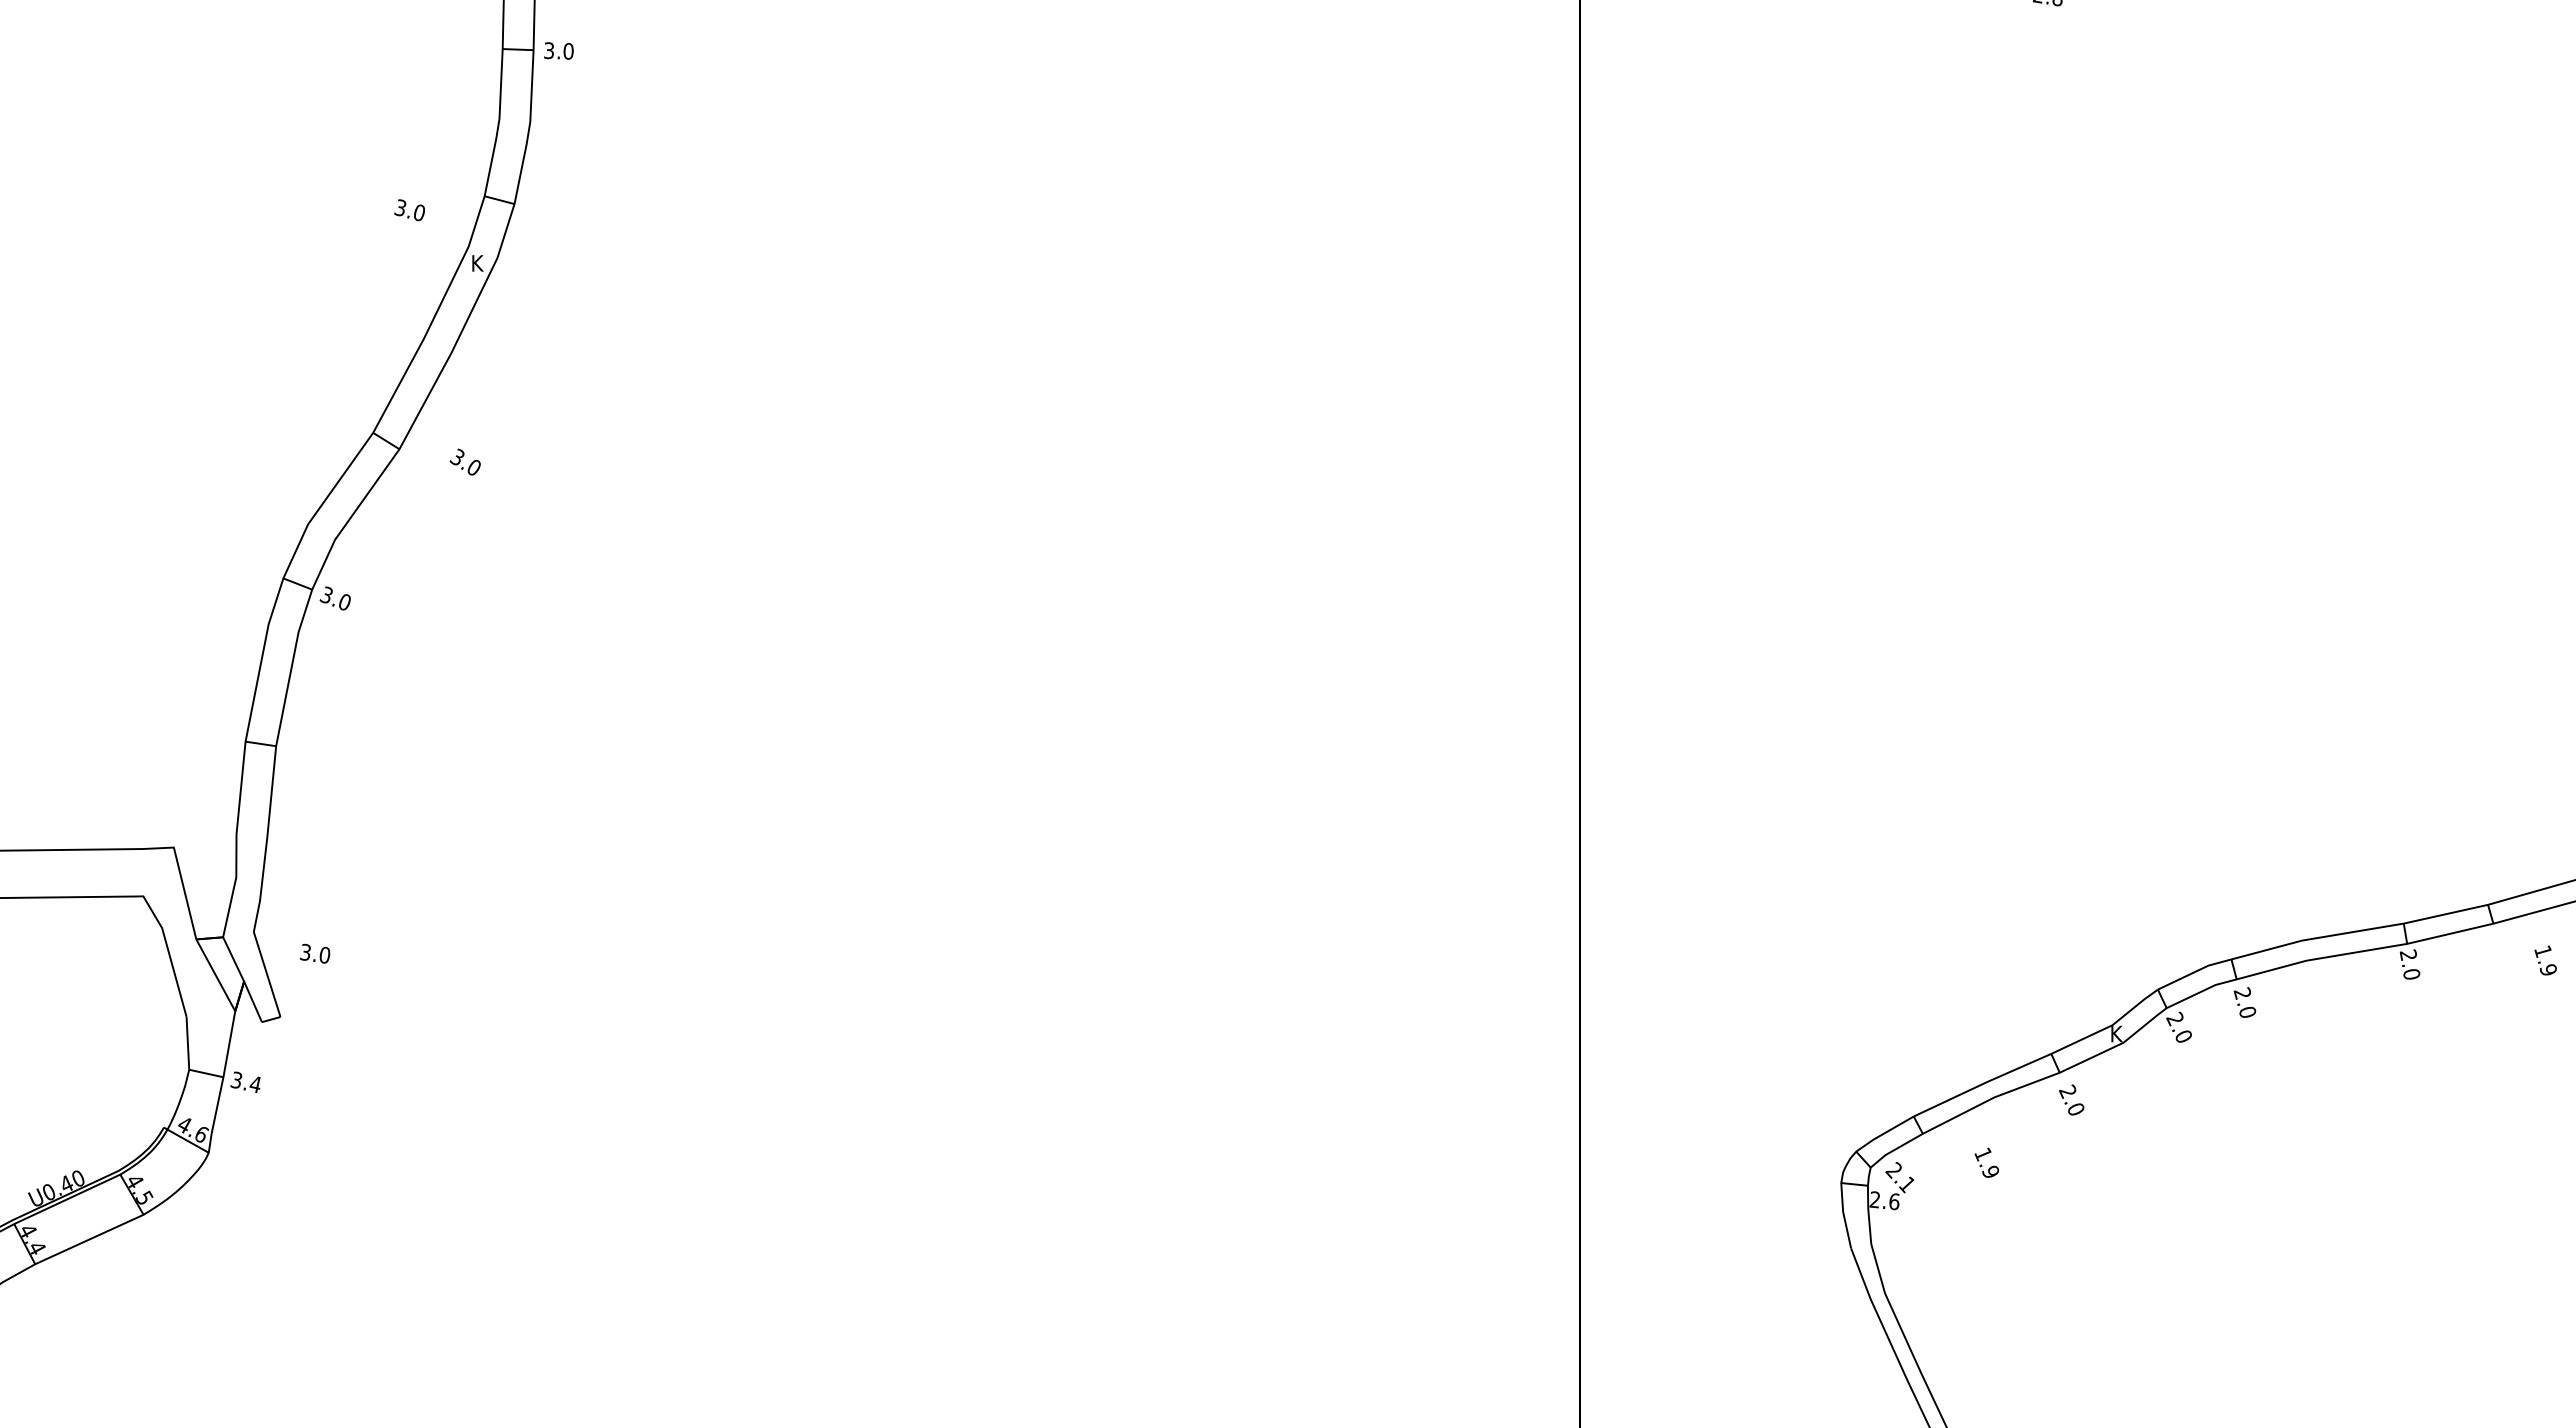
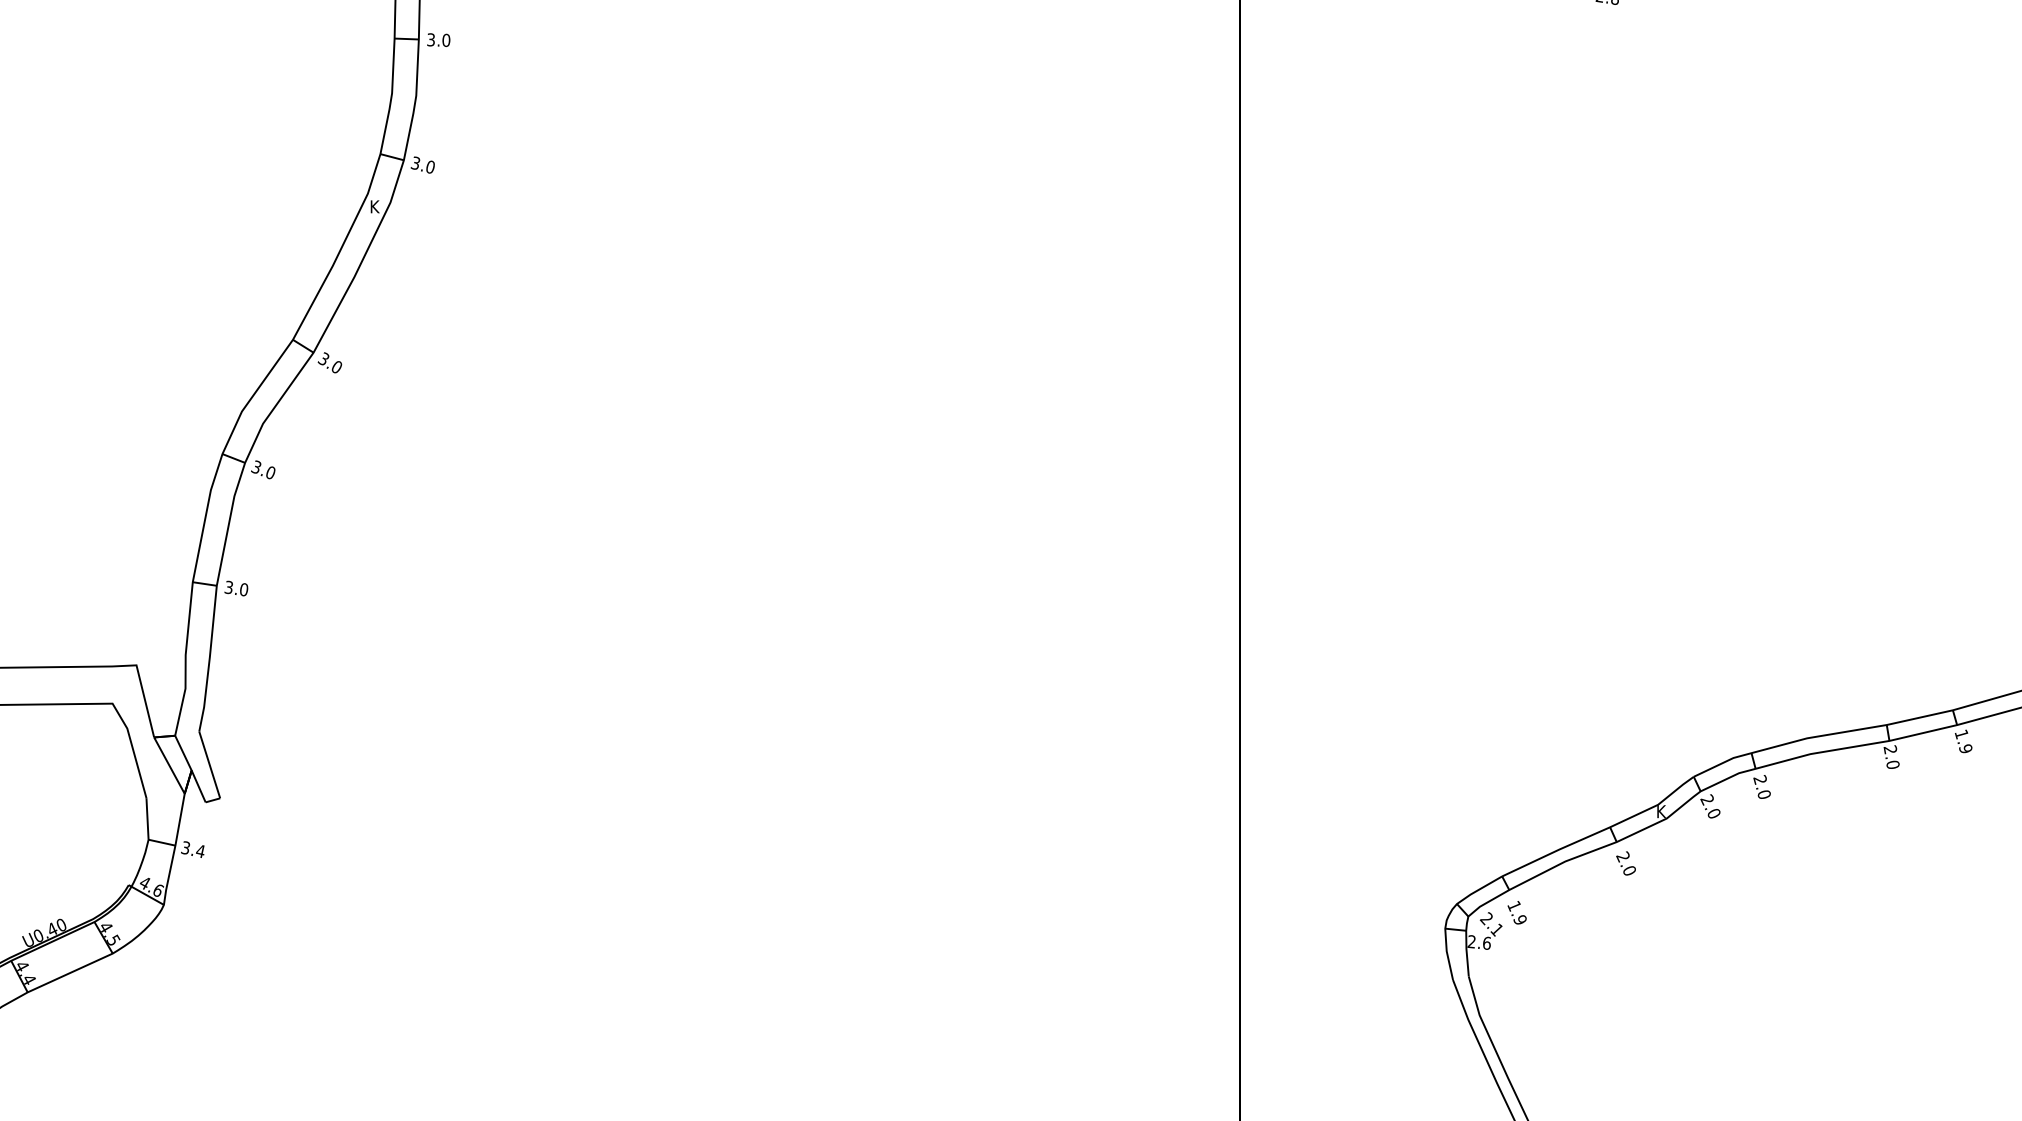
text: (409, 210) -> (422, 165), moved
text: (464, 461) -> (329, 362), moved
text: (315, 953) -> (236, 588), moved
text: (2545, 960) -> (1963, 741), moved
text: (1986, 1162) -> (1516, 912), moved

